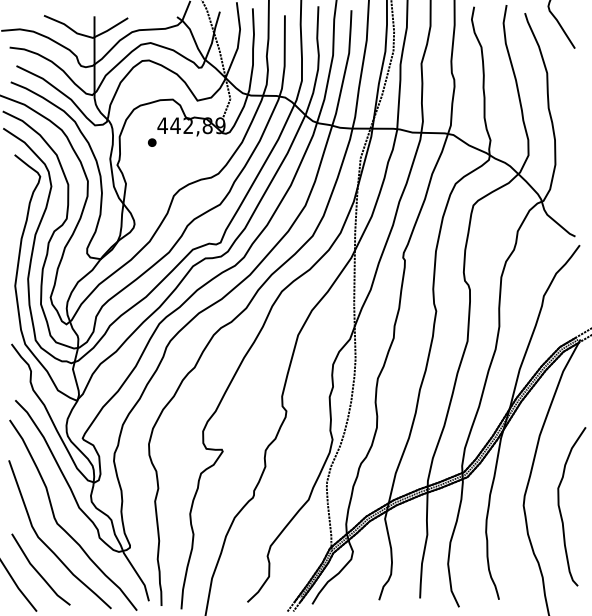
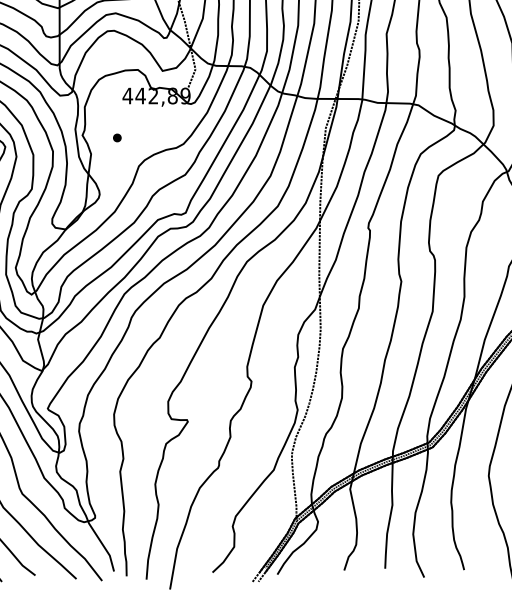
part: (152, 142) -> (117, 137), moved

